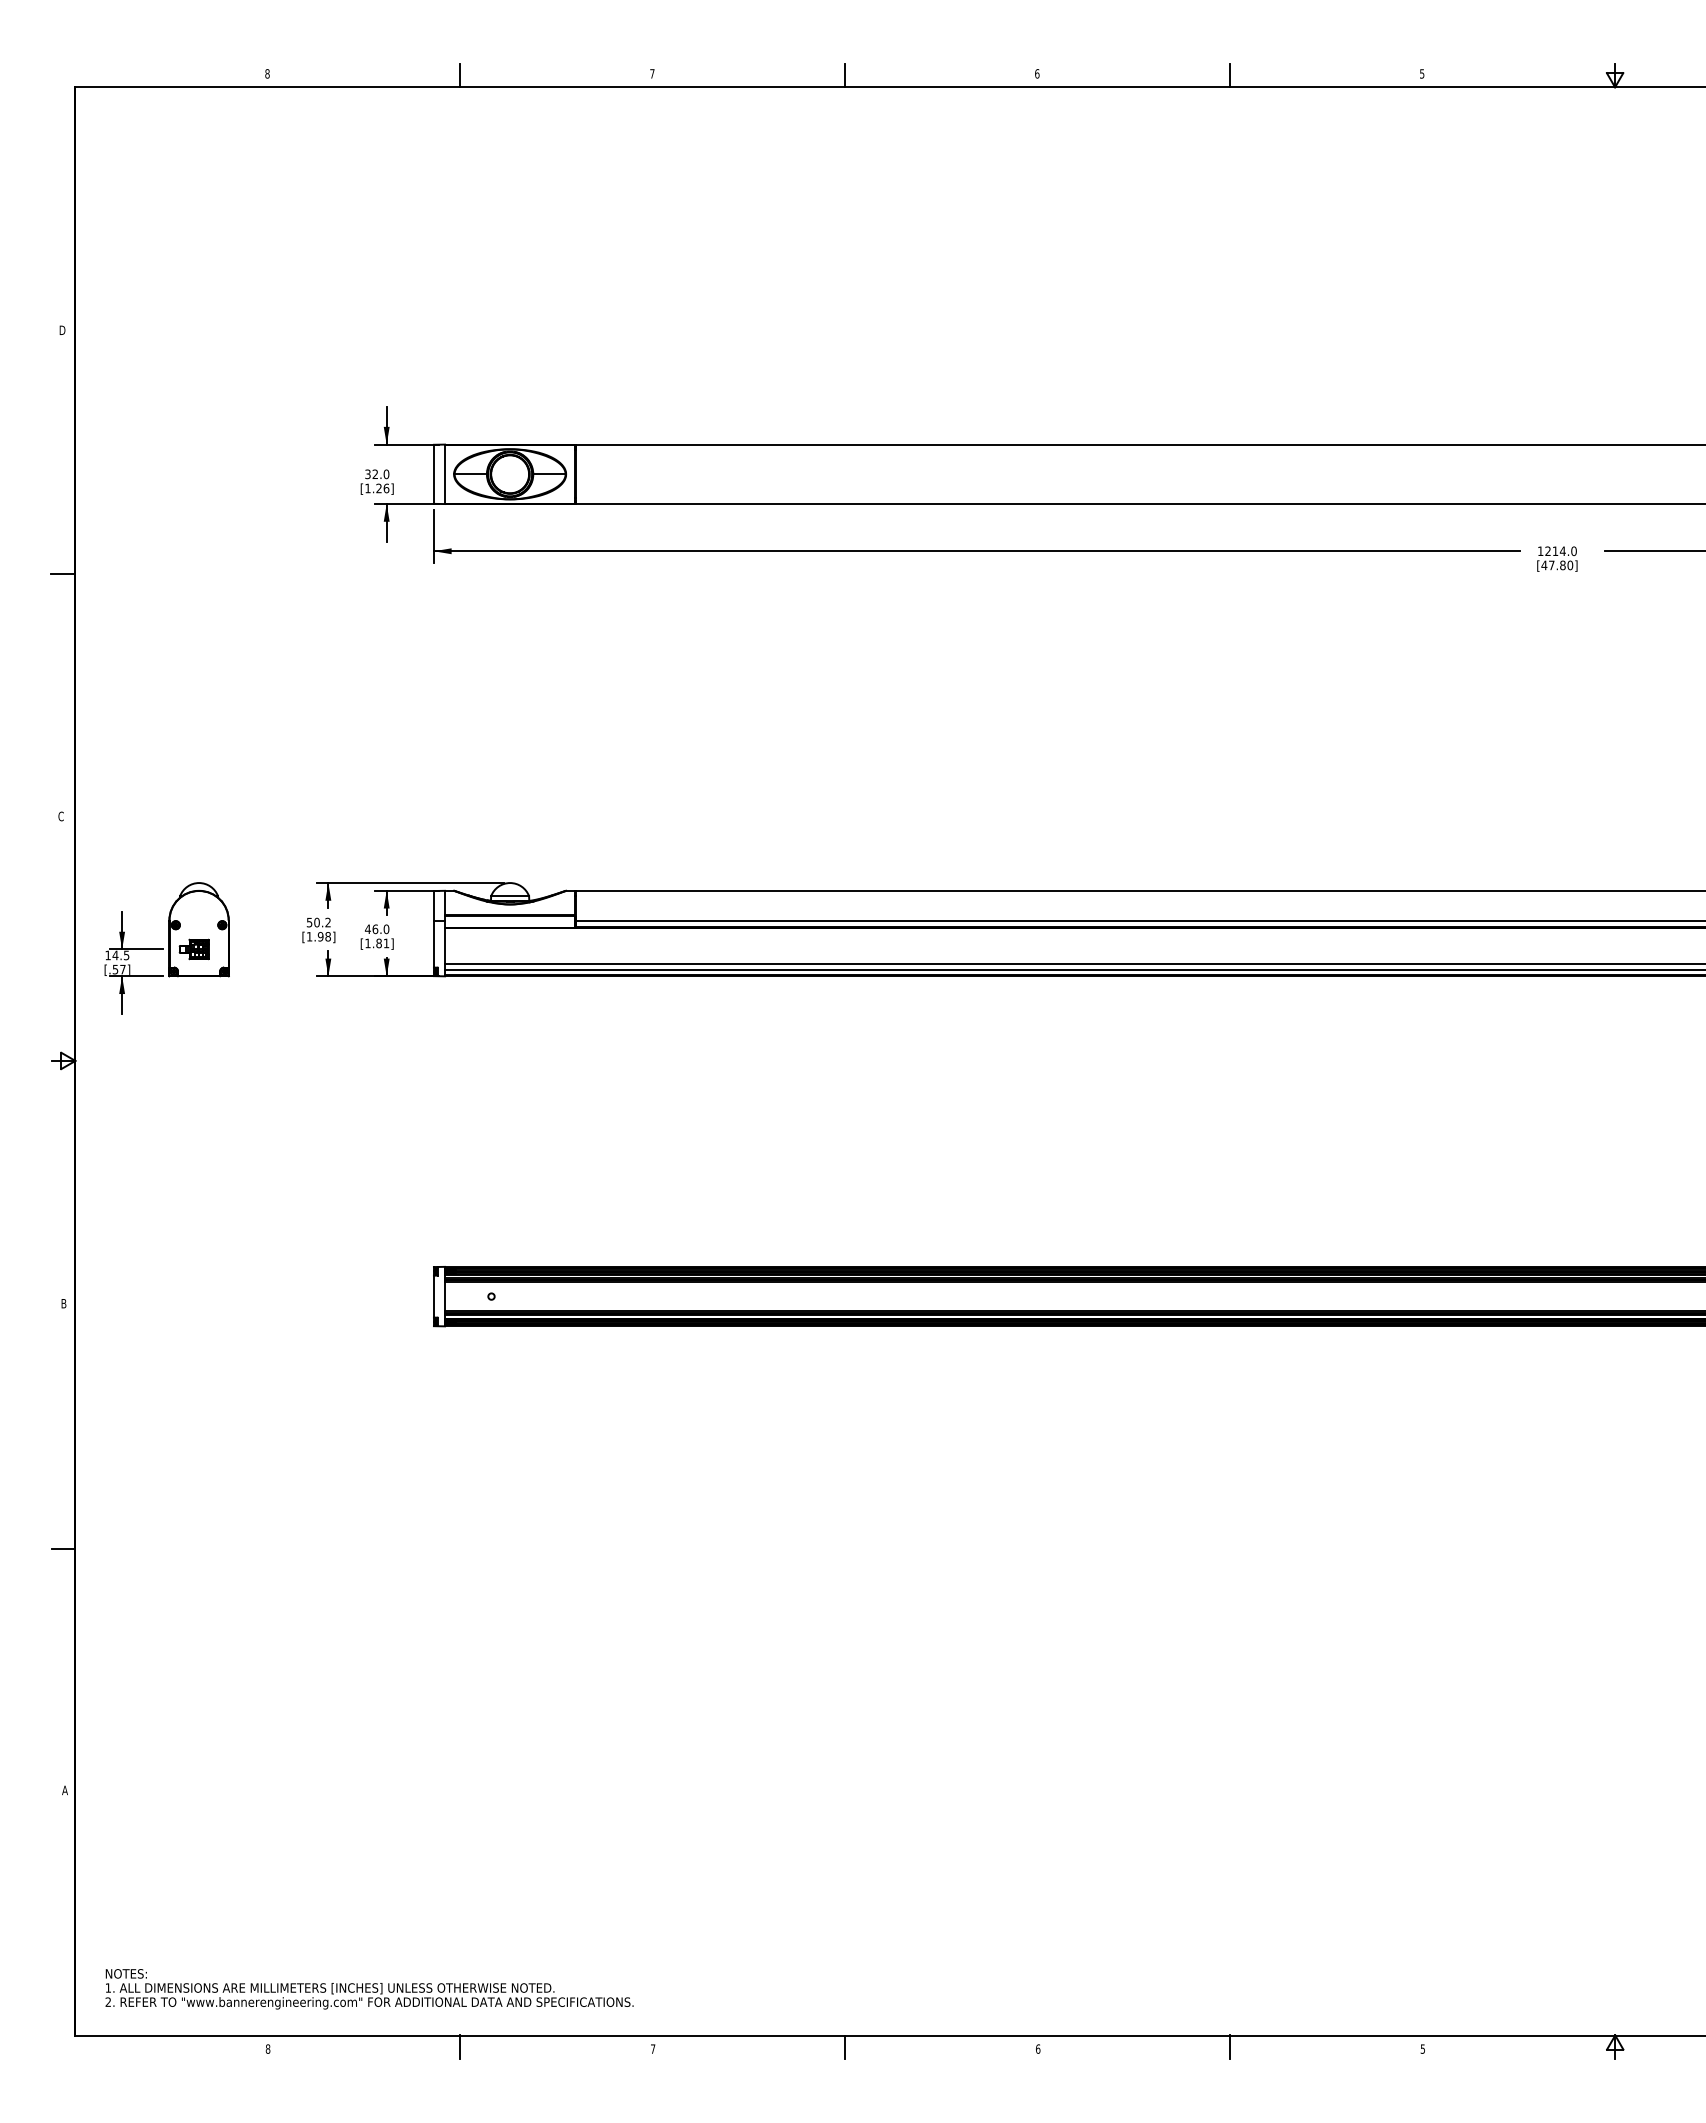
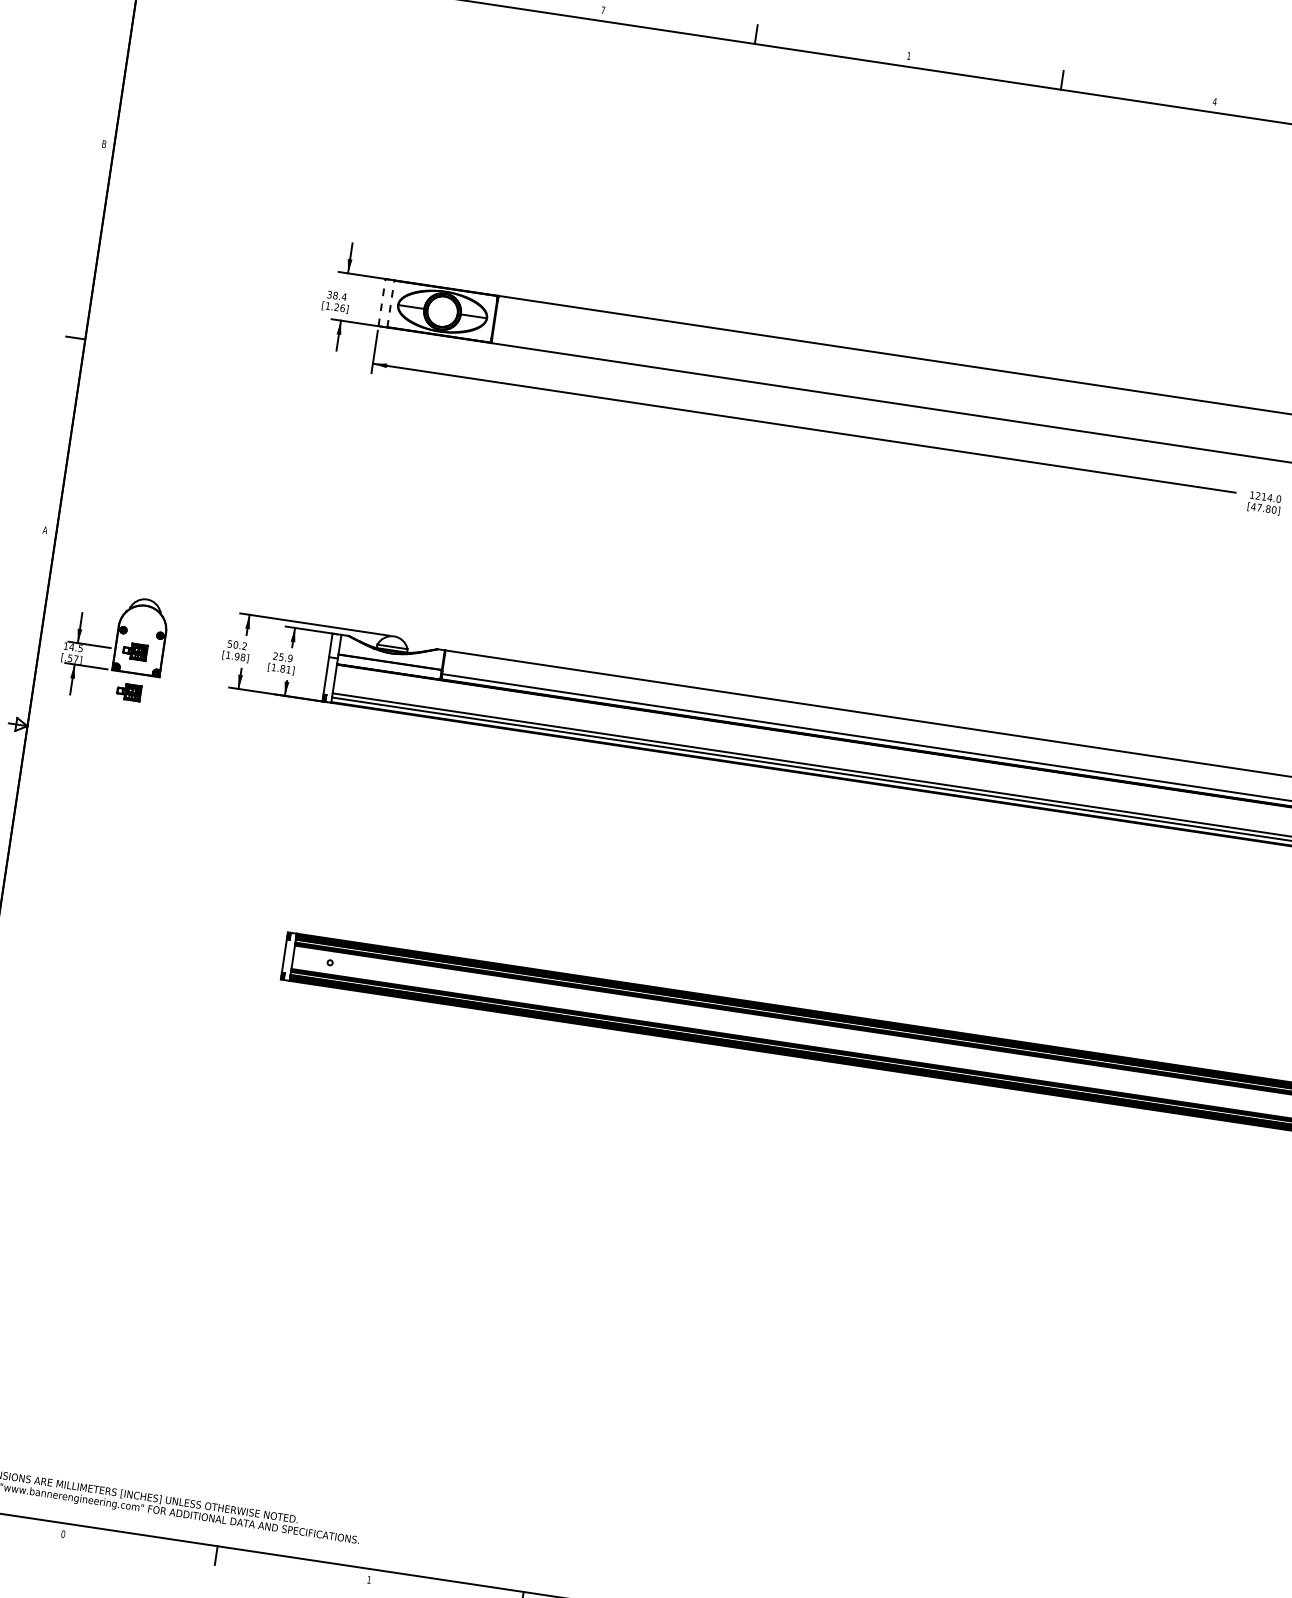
text: (1037, 73) -> (909, 55), 6 -> 1
text: (1421, 73) -> (1214, 101), 5 -> 4
text: (62, 329) -> (104, 143), D -> B
text: (380, 474) -> (339, 296), 32.0 -> 38.4
line: (433, 474) -> (381, 302), solid -> dashed
line: (445, 474) -> (391, 304), solid -> dashed
text: (61, 816) -> (45, 530), C -> A
text: (377, 929) -> (283, 657), 46.0 -> 25.9
part: (193, 1000) -> (128, 692), added
text: (267, 2048) -> (62, 1533), 8 -> 0
text: (653, 2048) -> (369, 1579), 7 -> 1

